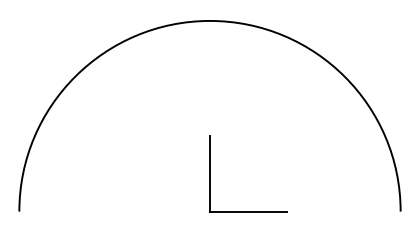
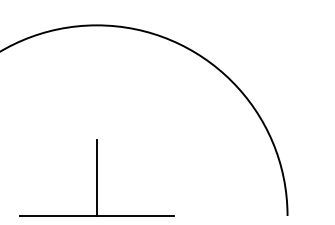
line: (171, 212) -> (58, 216), added

